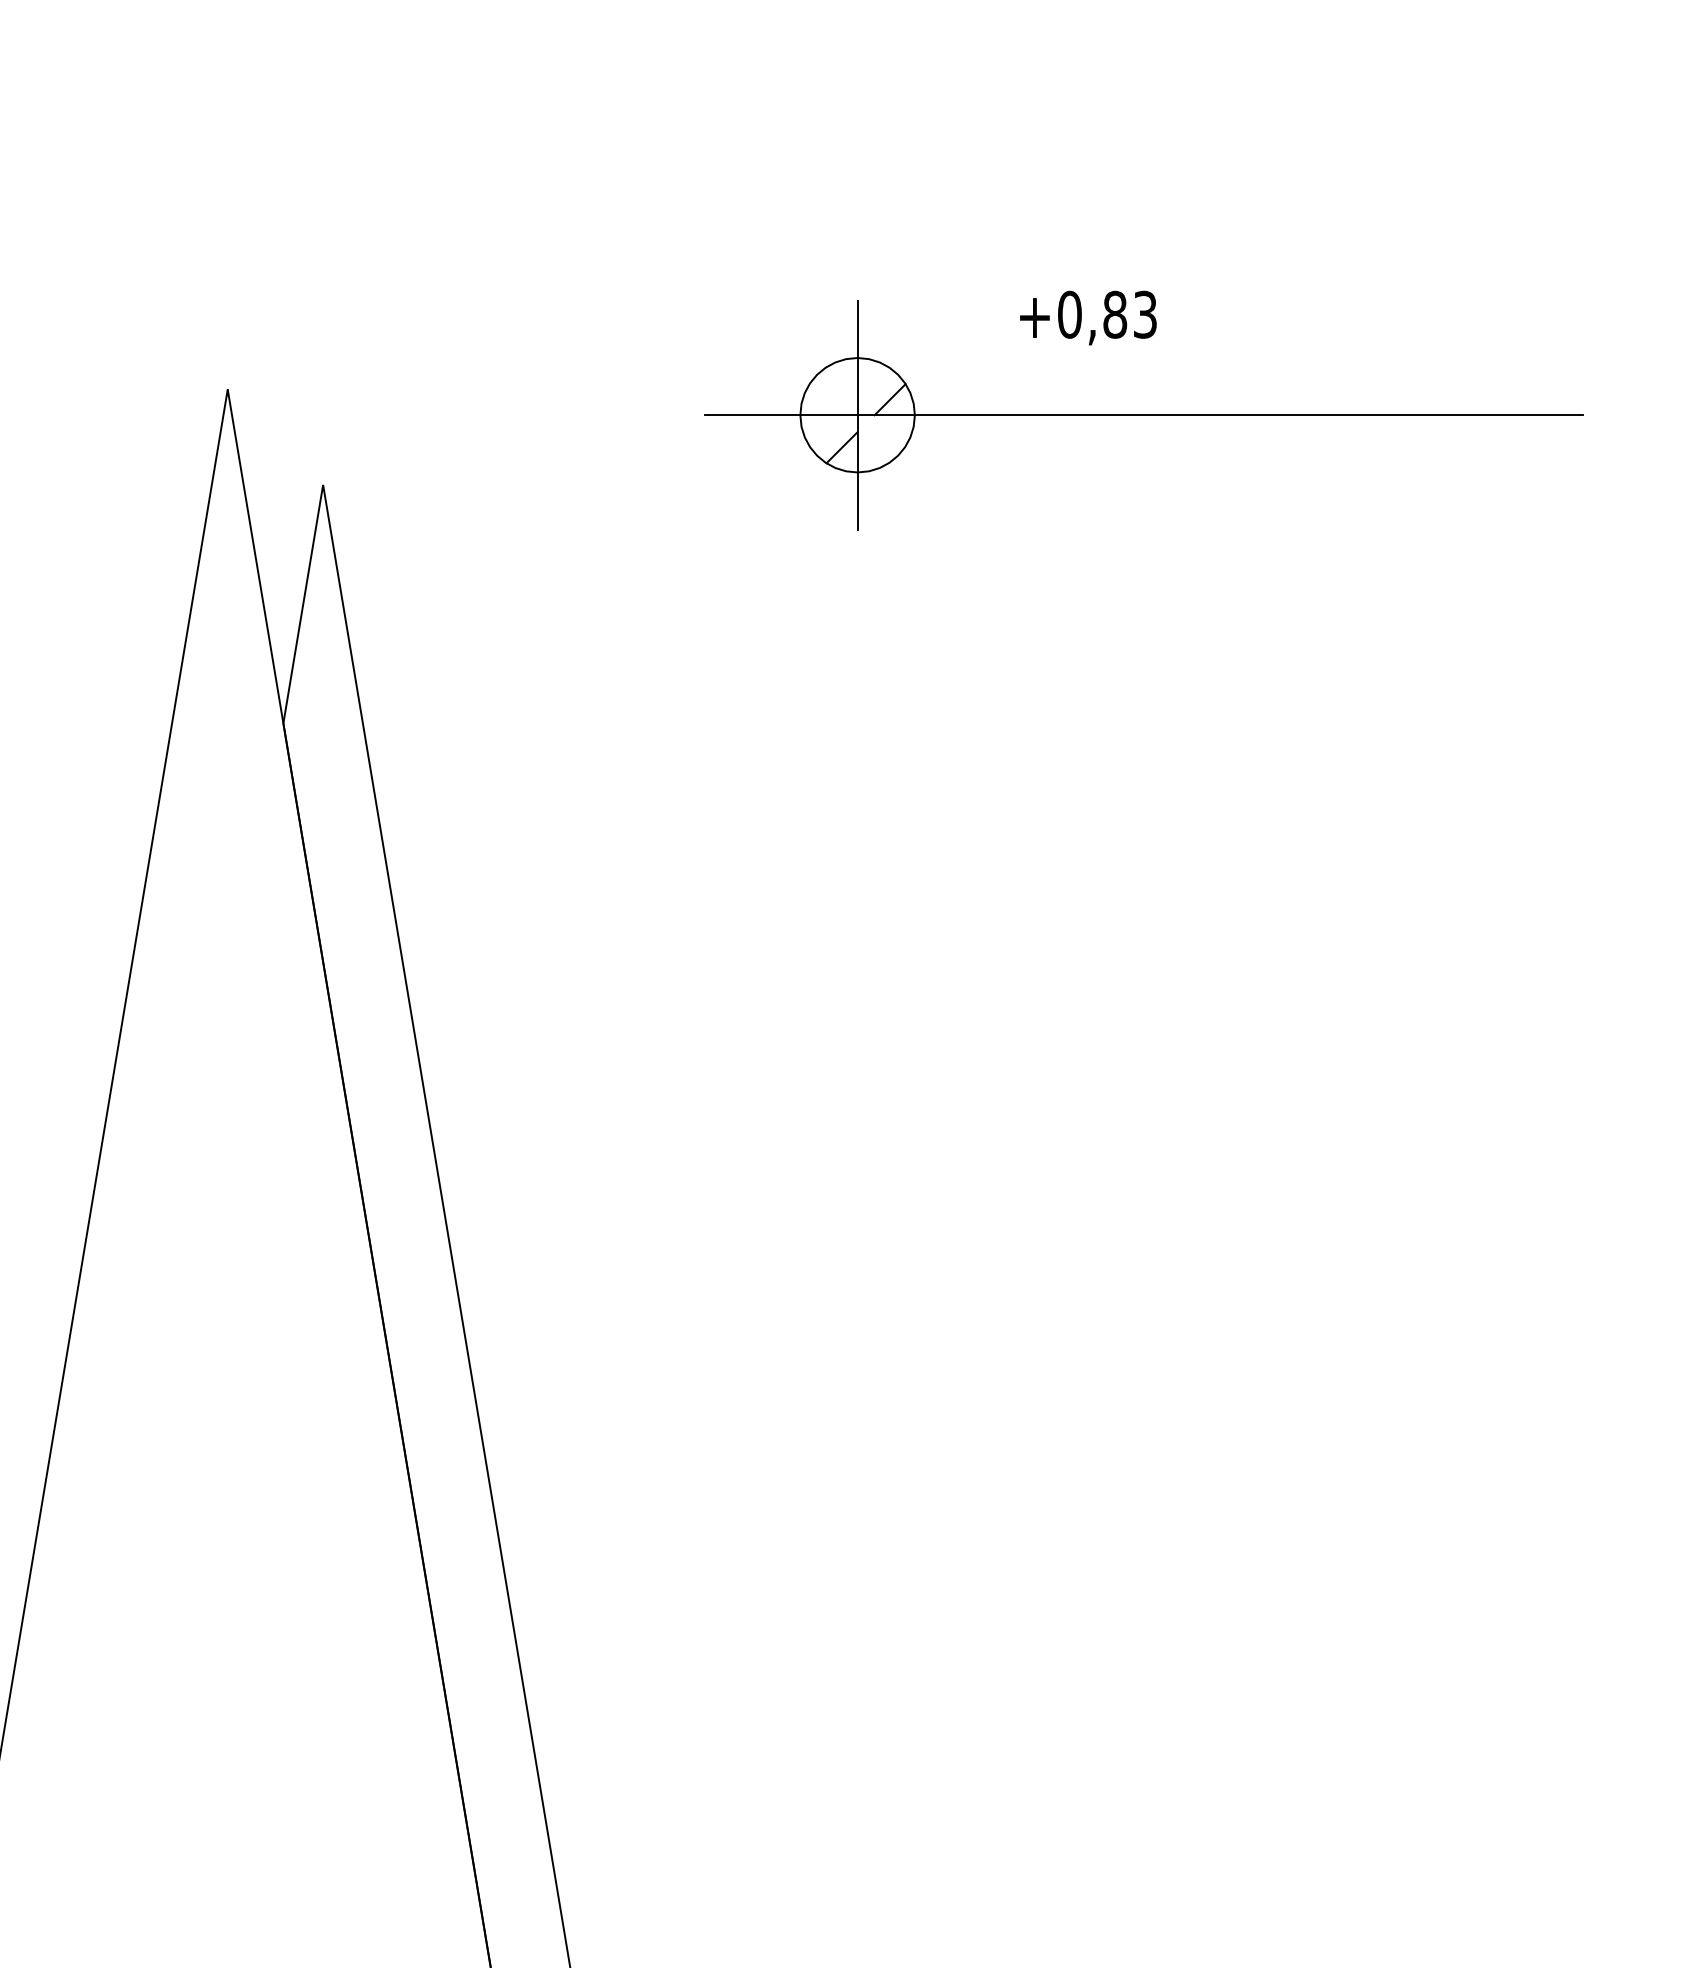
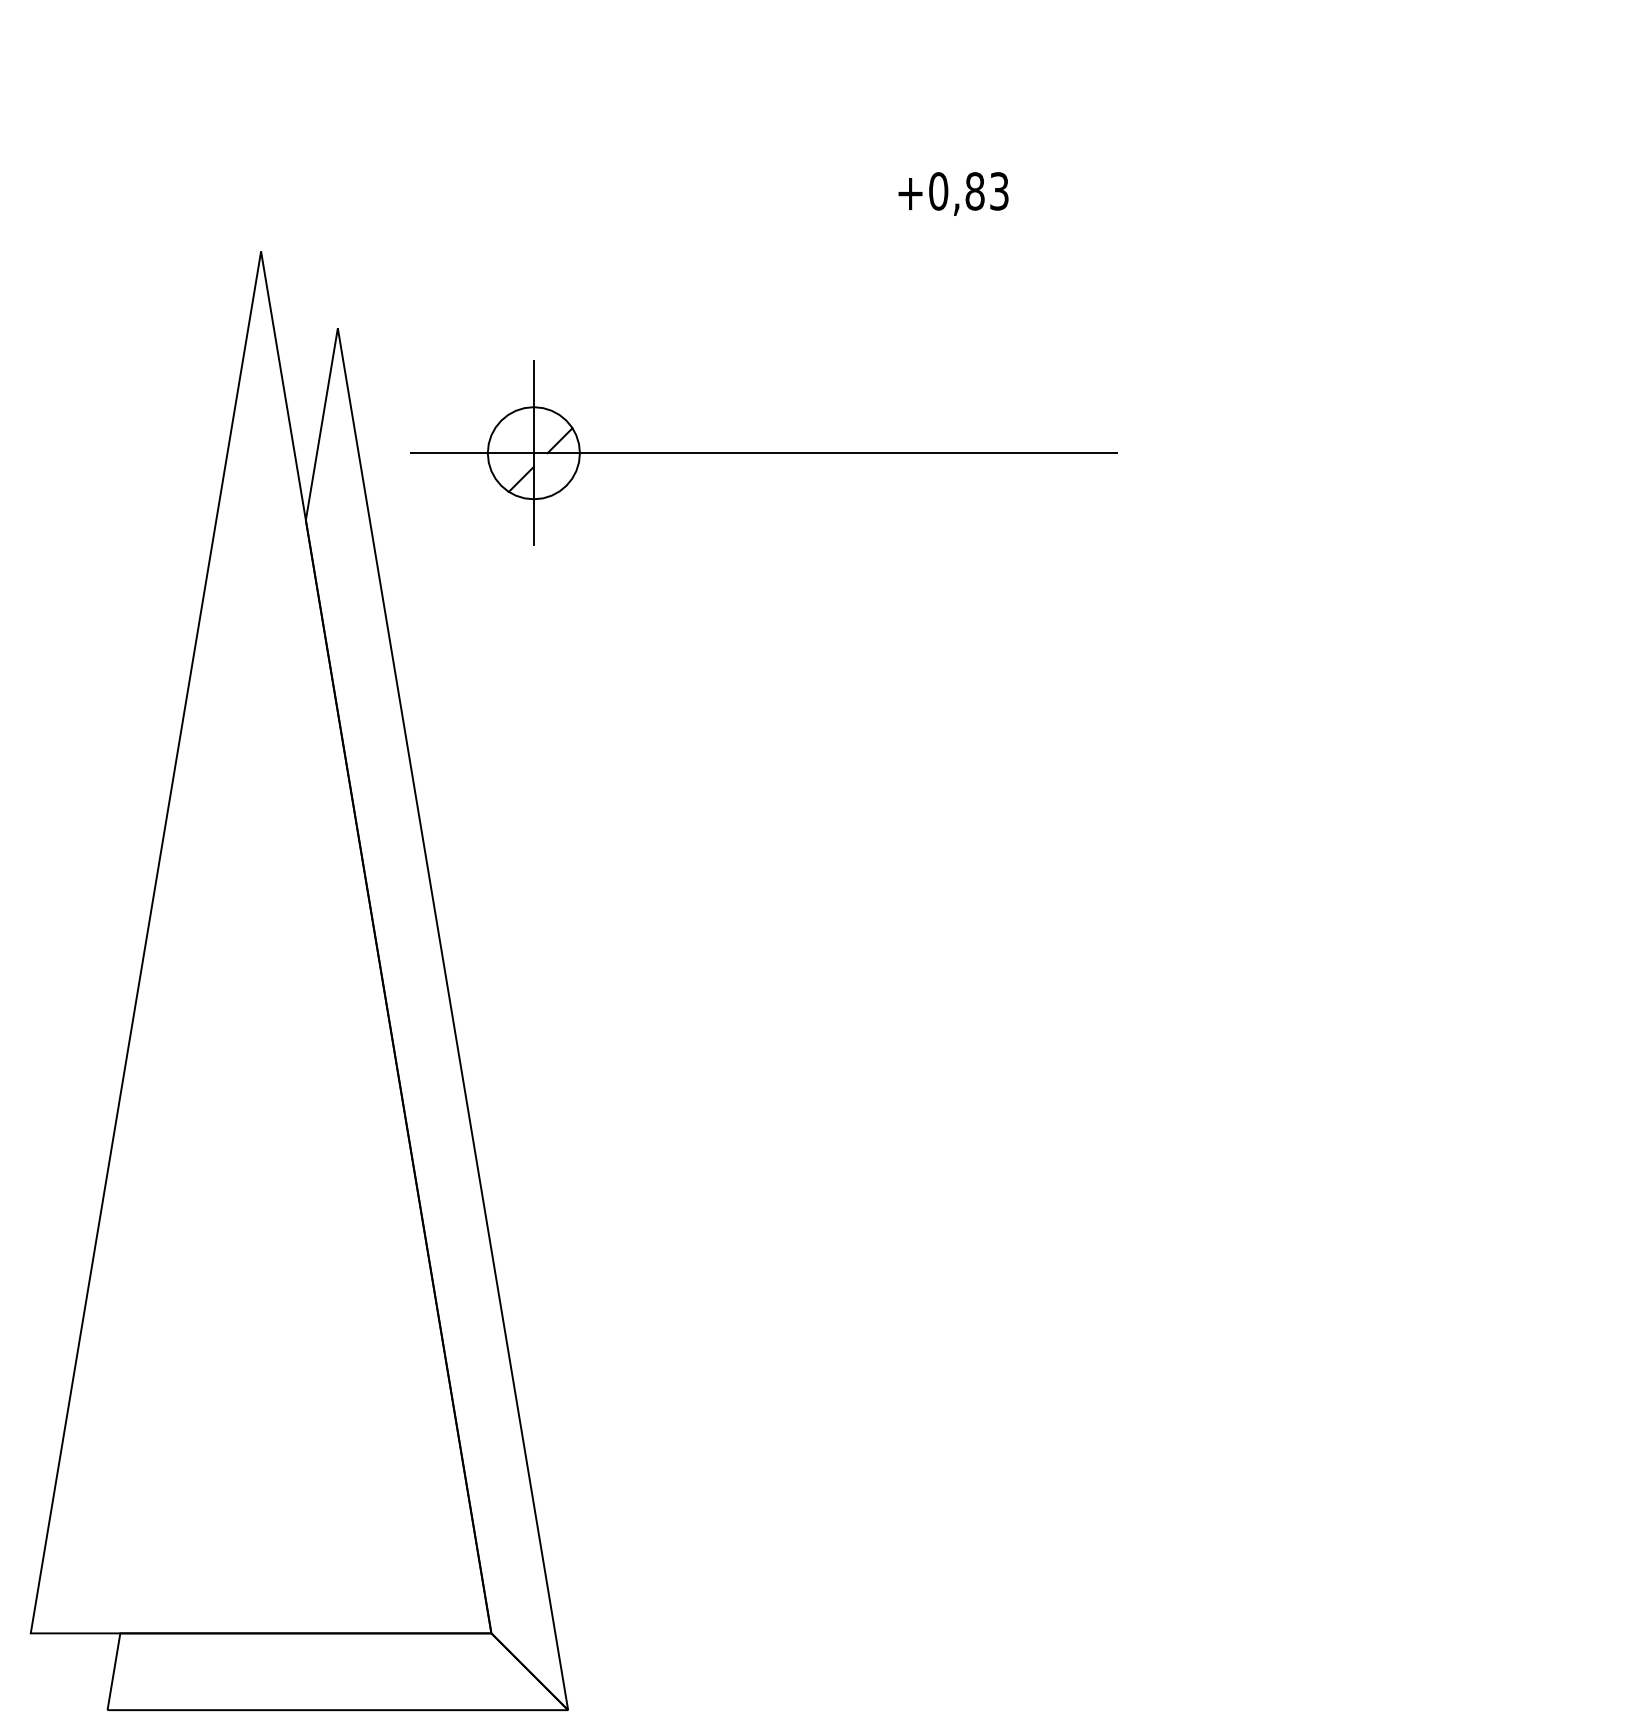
part: (1143, 414) -> (763, 452), moved

